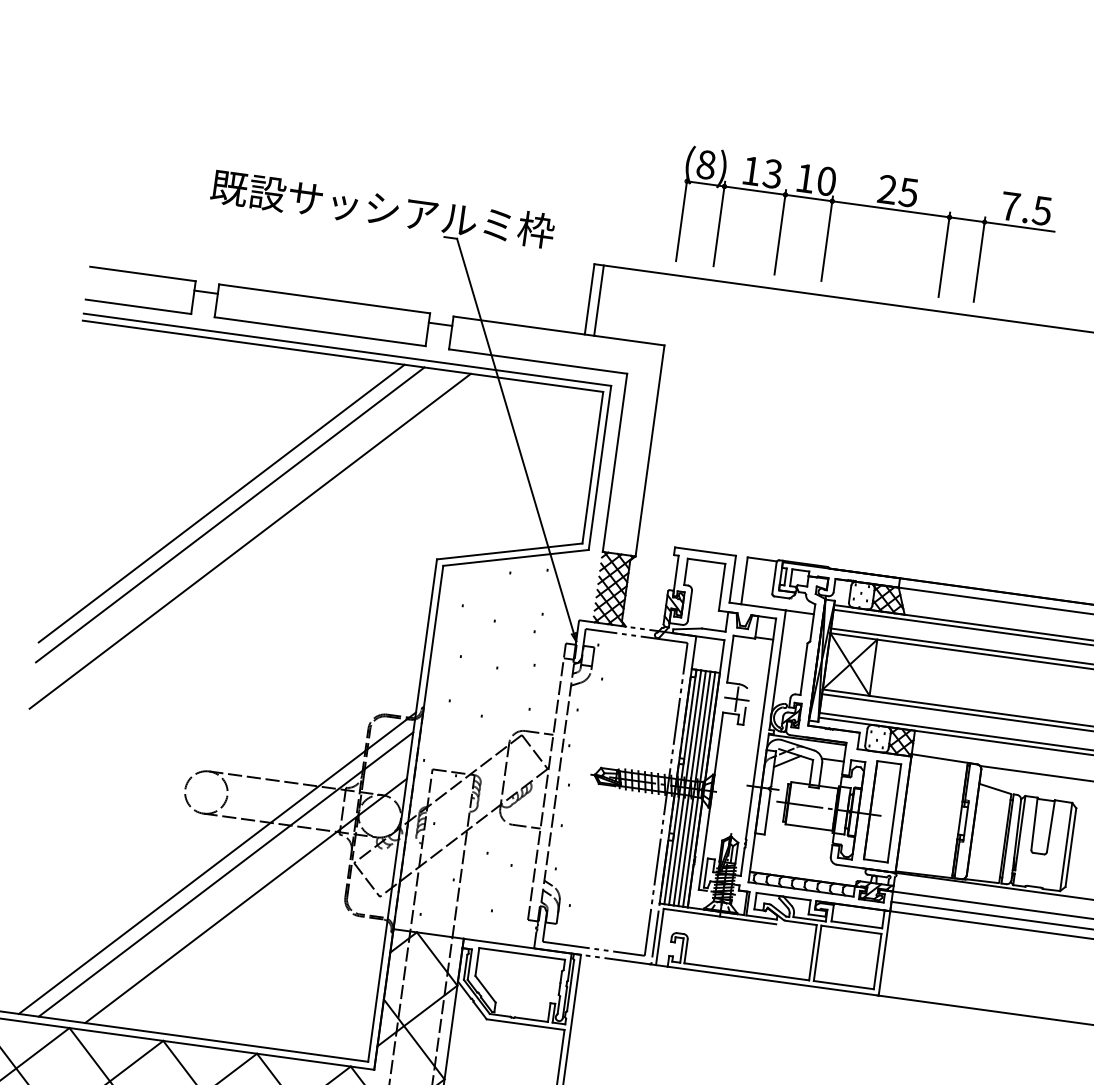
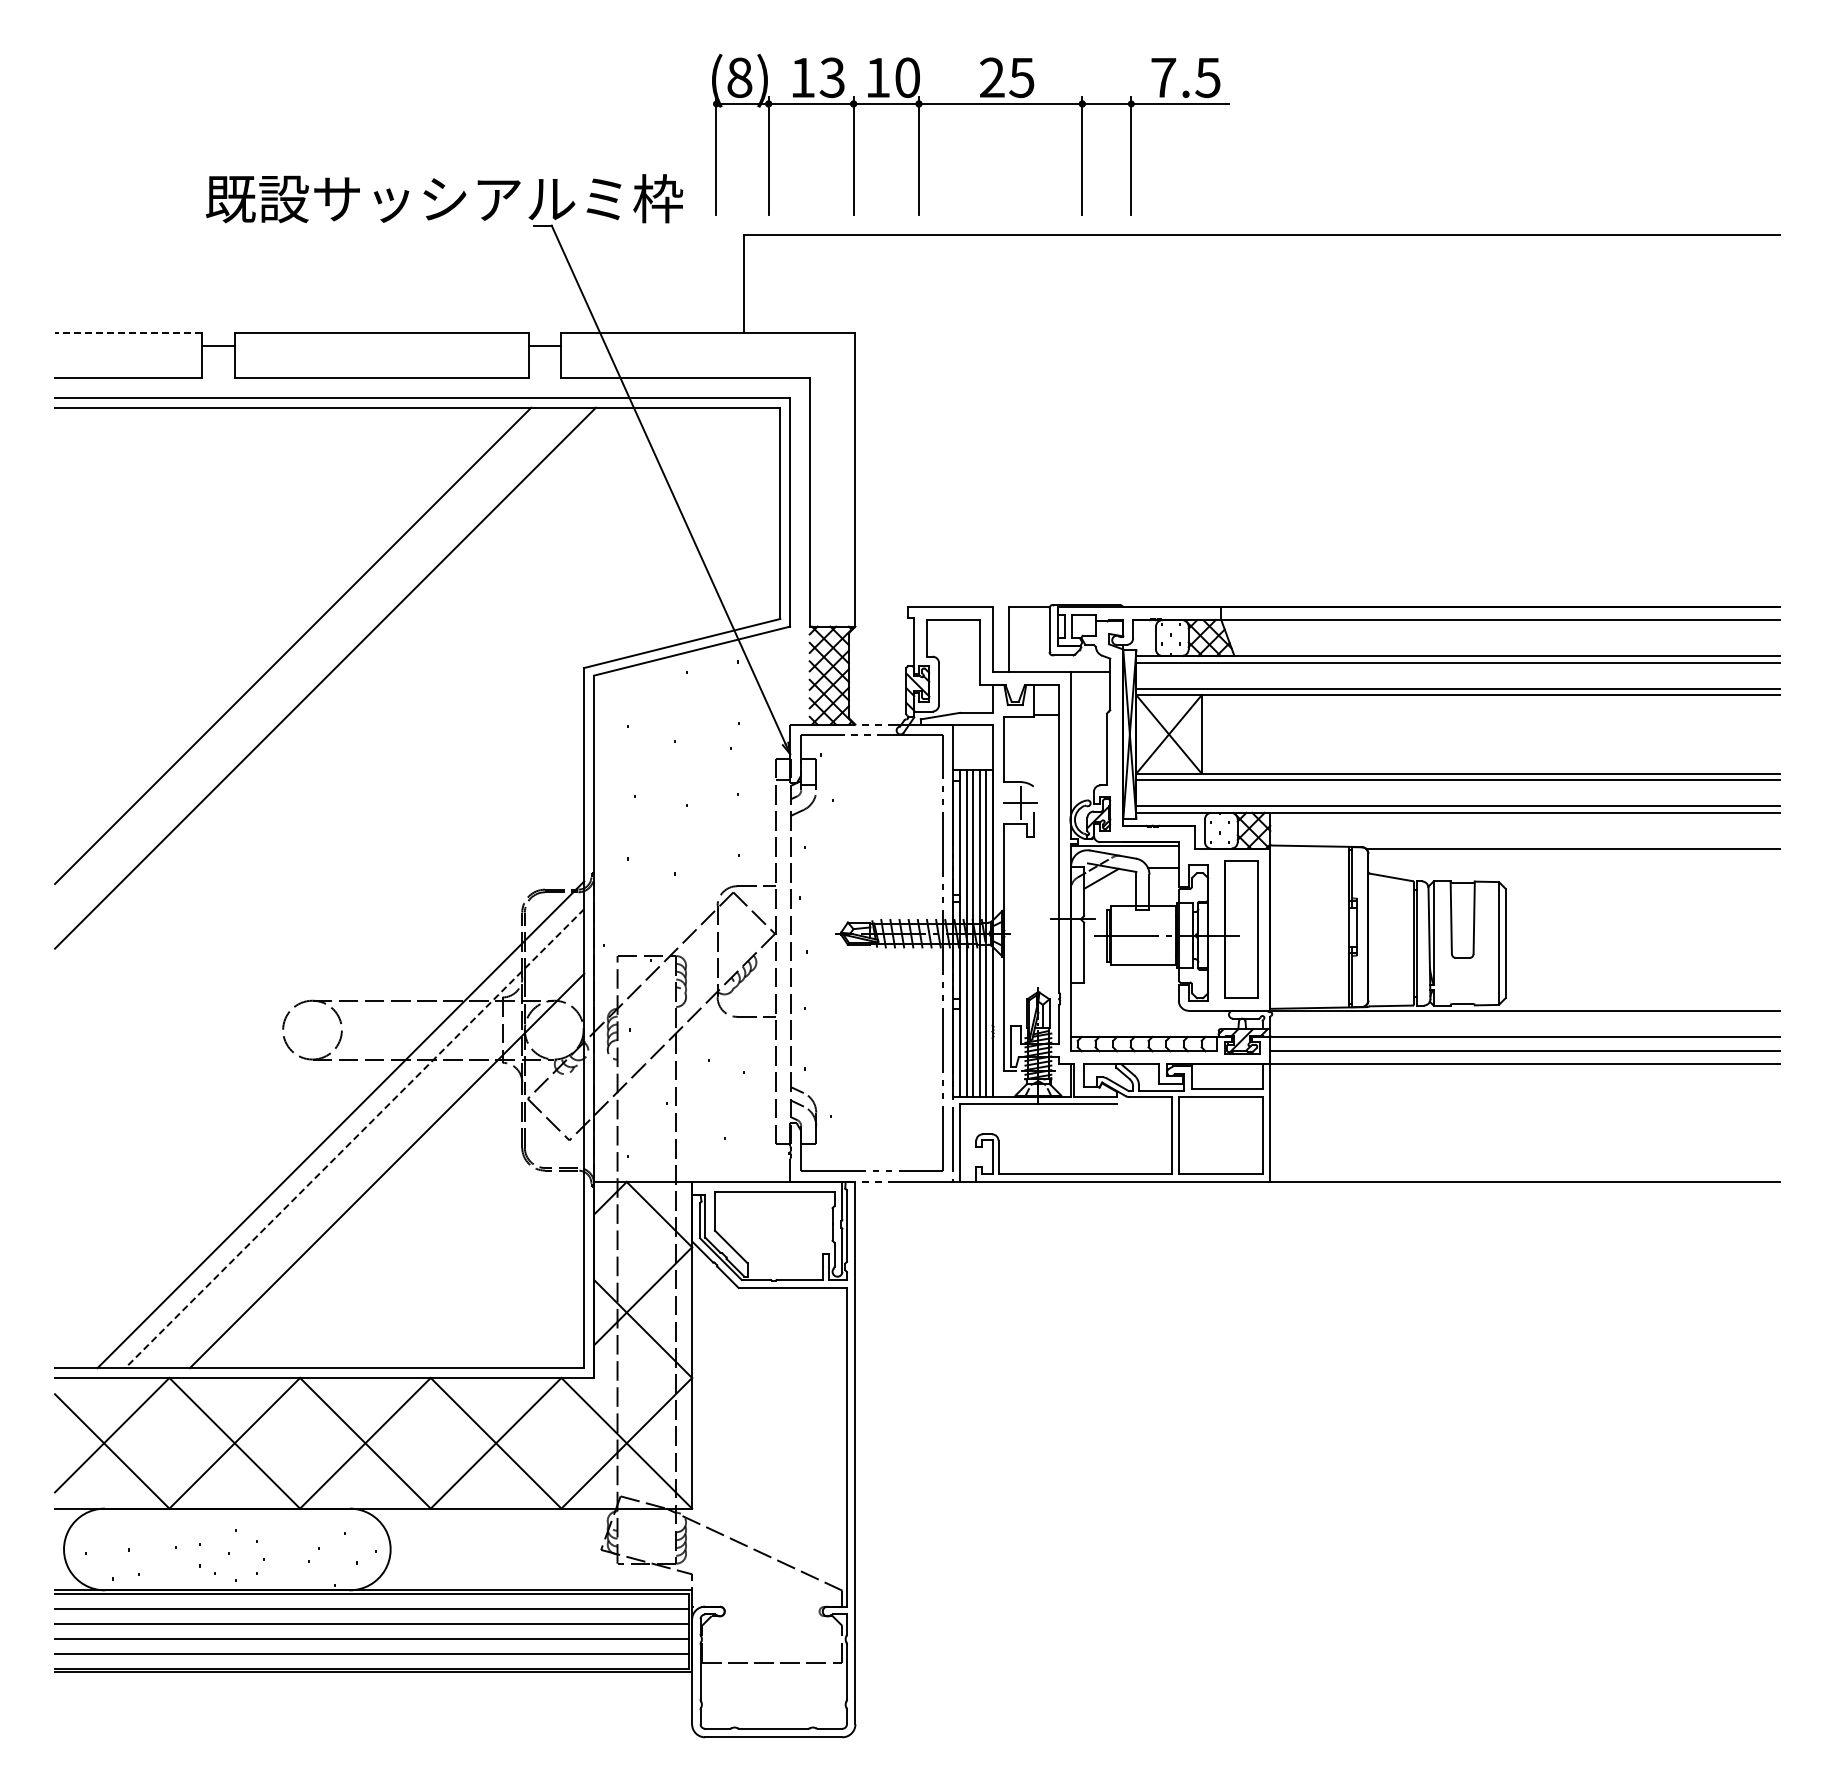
part: (869, 206) -> (970, 104), moved
line: (142, 273) -> (128, 332), solid -> dashed
line: (599, 300) -> (757, 283), removed
line: (221, 503) -> (279, 631), removed
line: (225, 874) -> (354, 1138), solid -> dashed

